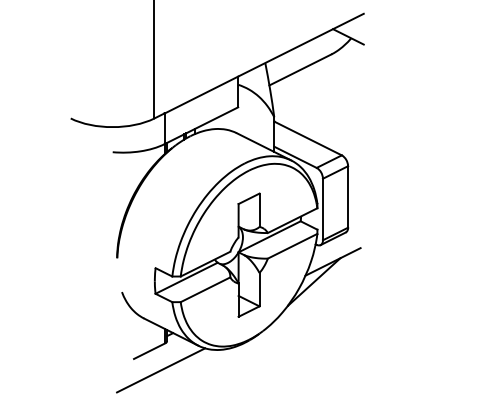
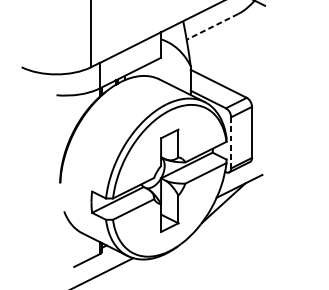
line: (300, 69) -> (212, 26), solid -> dashed
line: (322, 209) -> (230, 142), solid -> dashed

